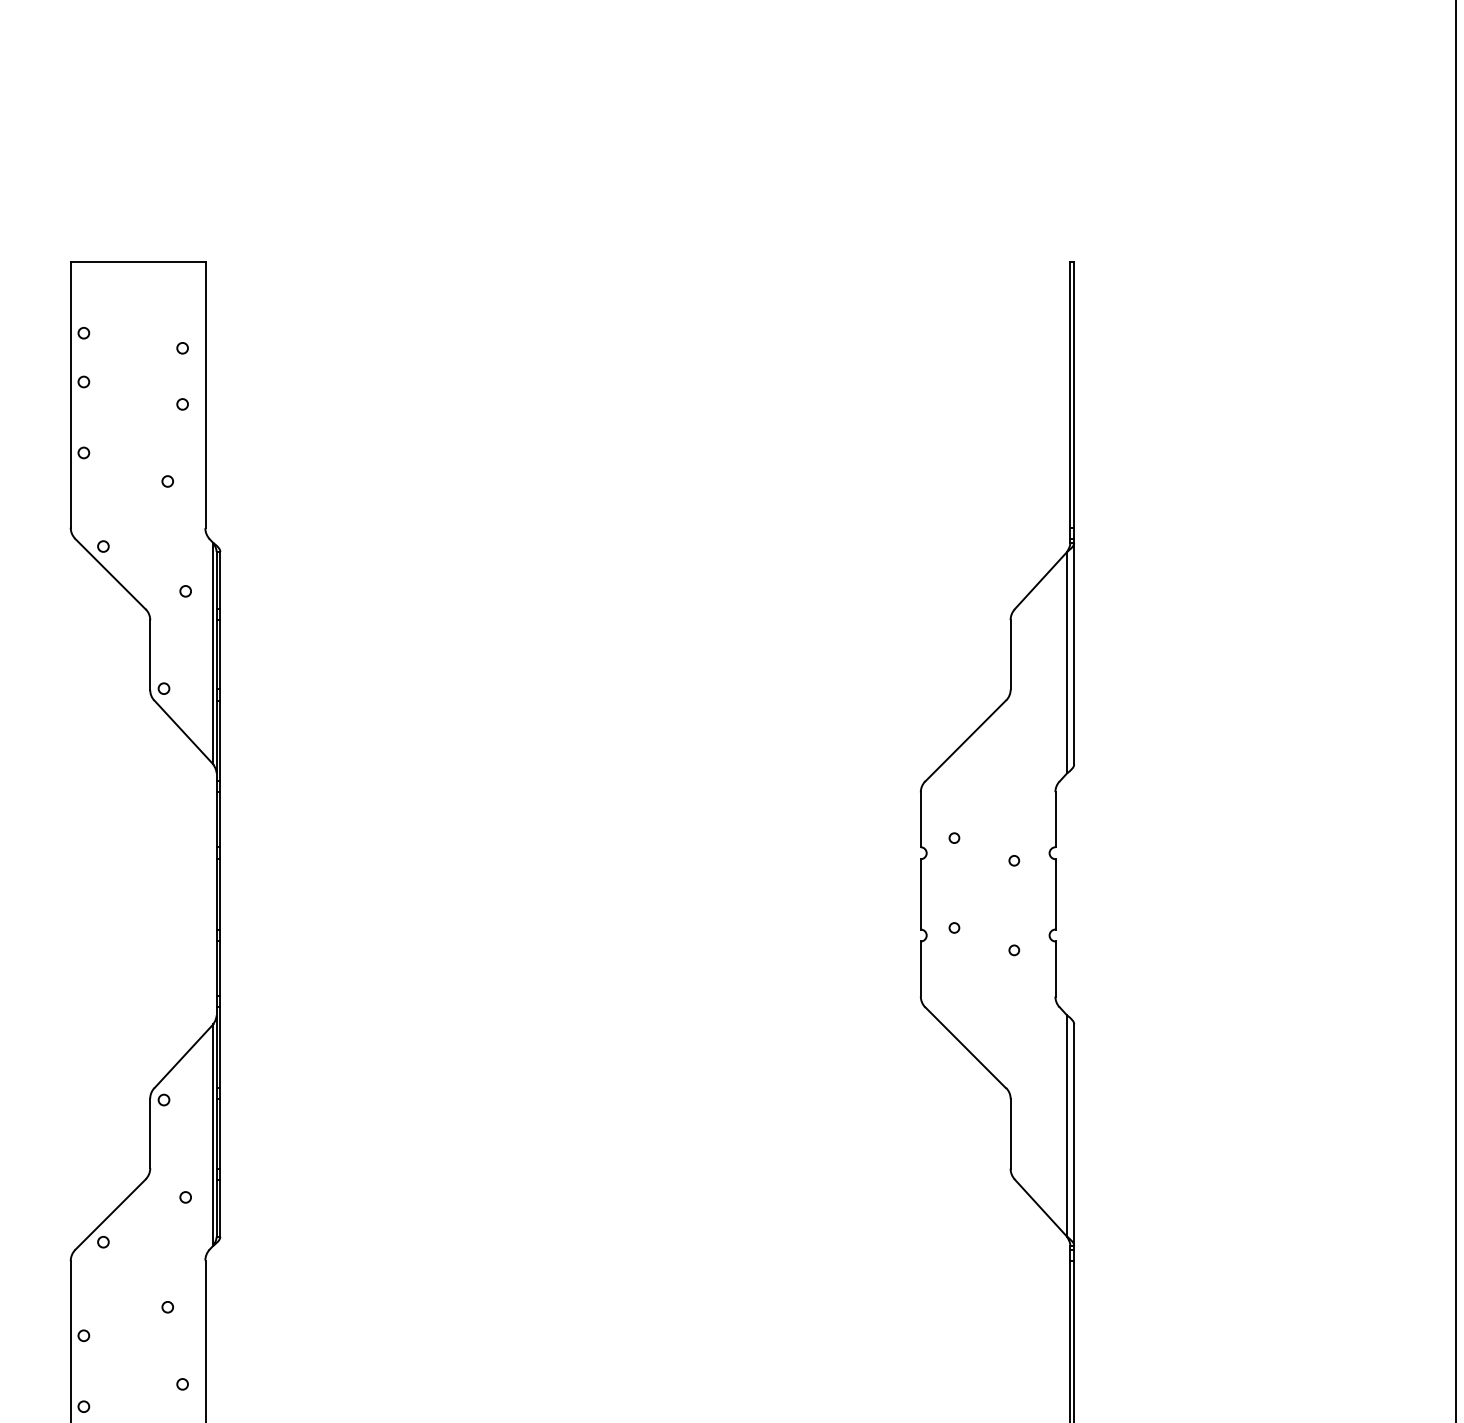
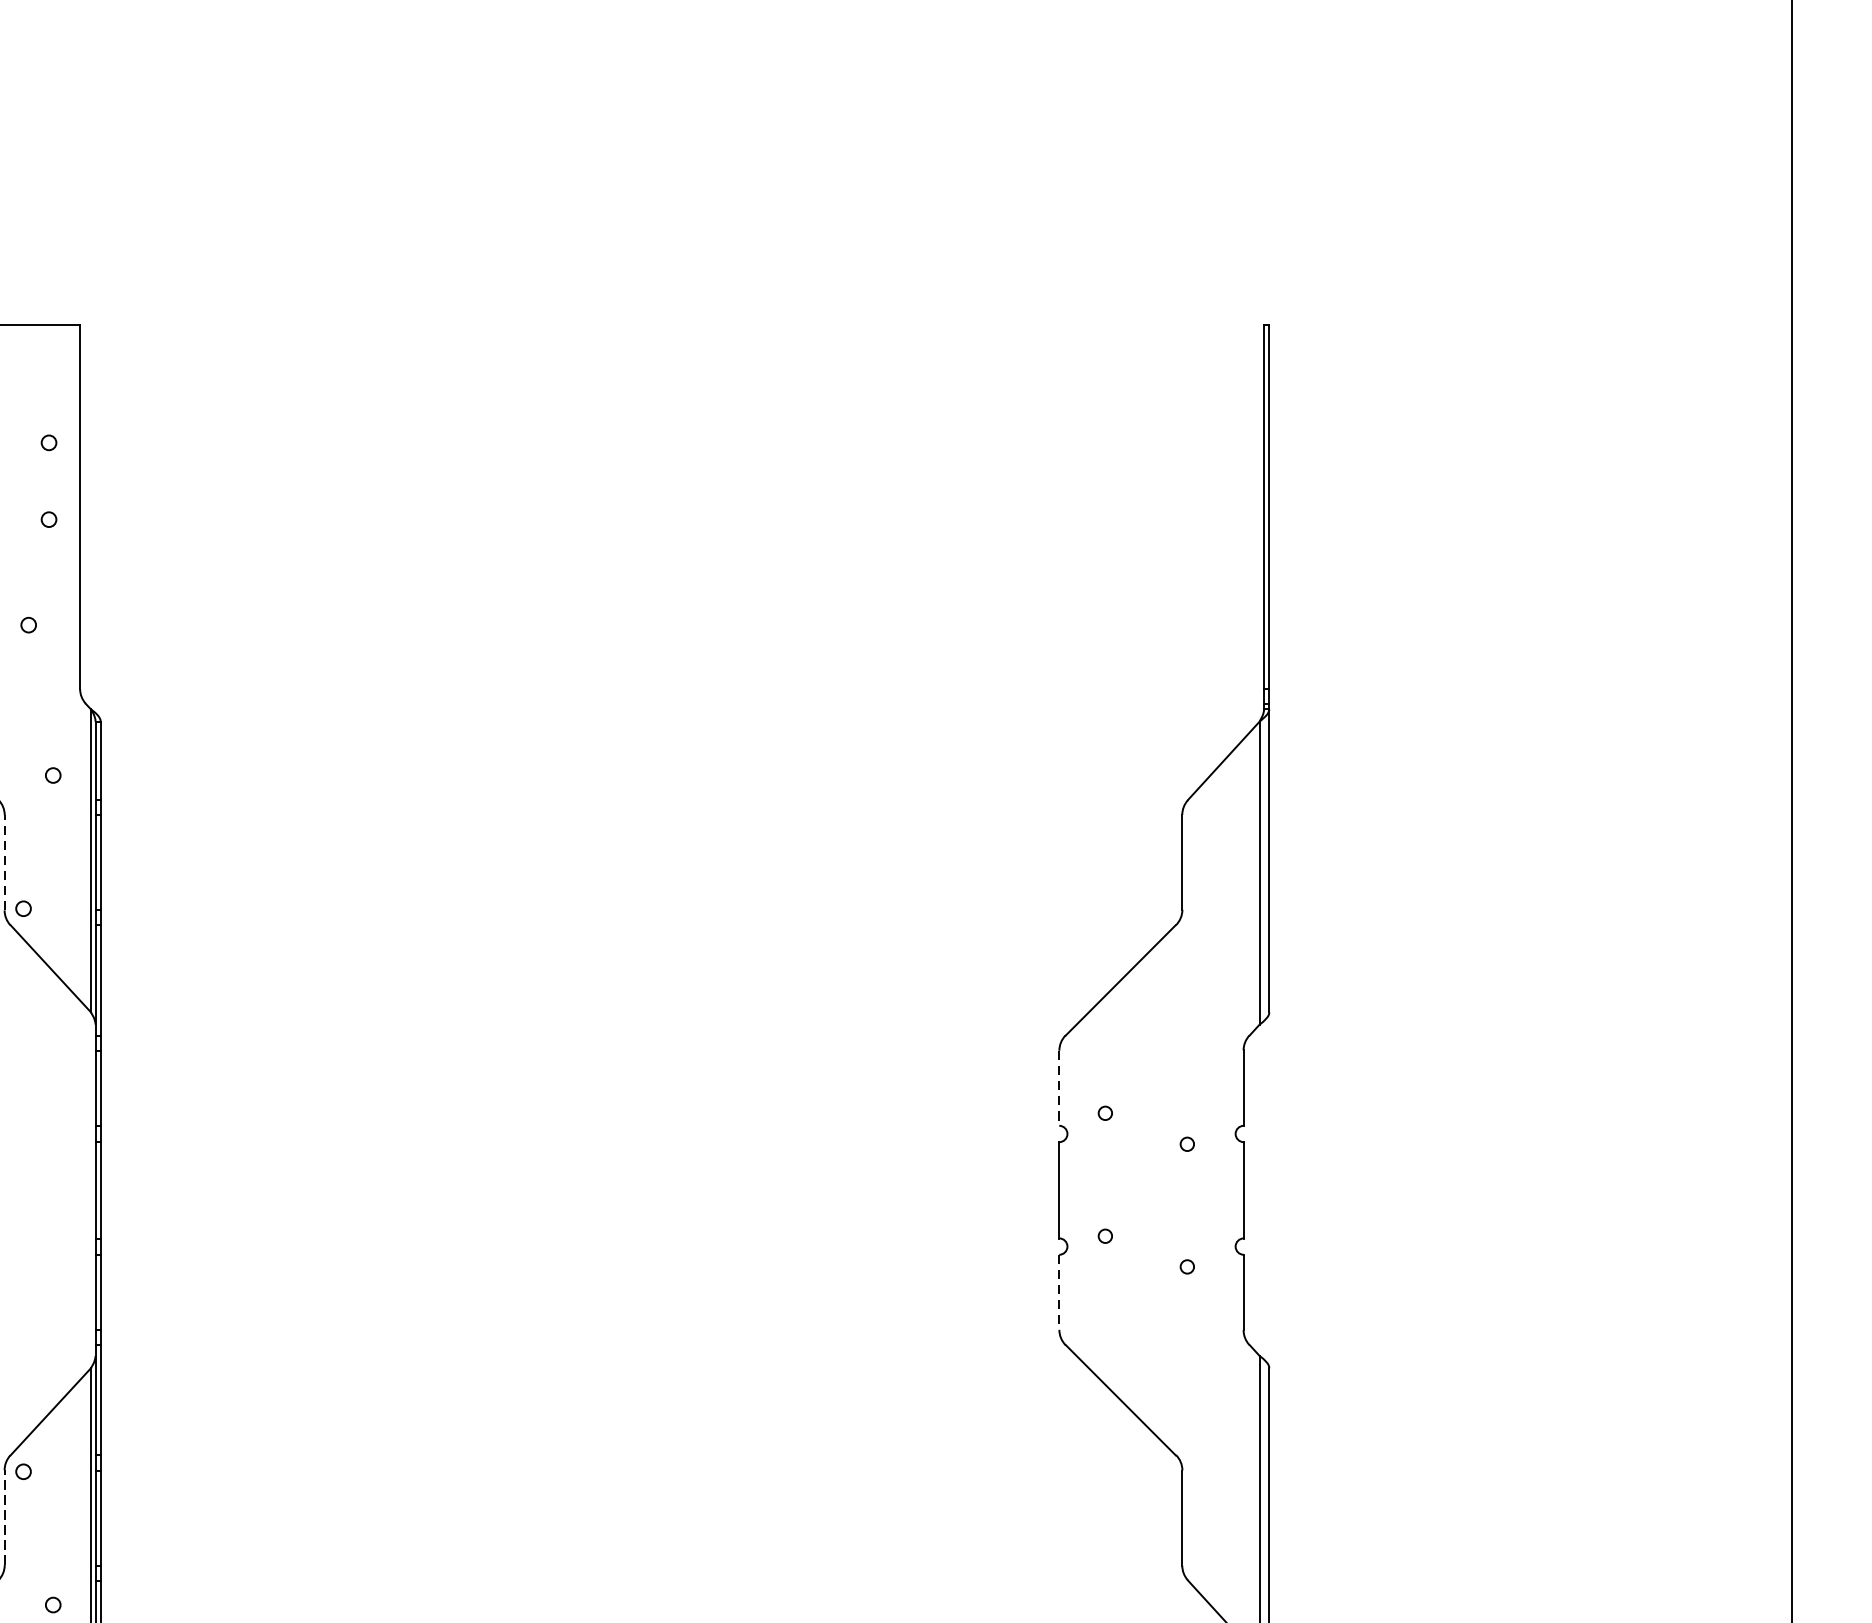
line: (150, 655) -> (5, 863), solid -> dashed
line: (920, 820) -> (1058, 1089), solid -> dashed
line: (920, 969) -> (1058, 1293), solid -> dashed
line: (150, 1133) -> (5, 1517), solid -> dashed

